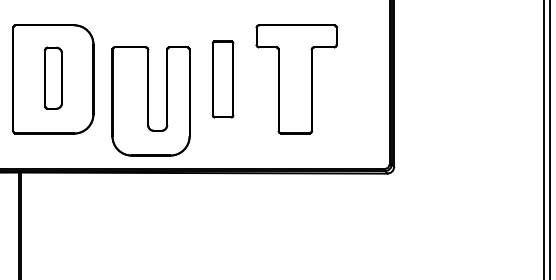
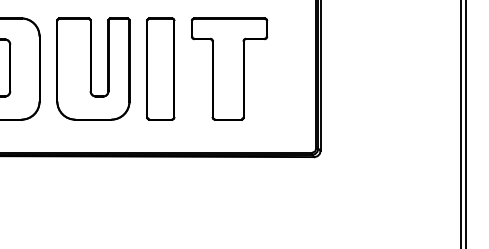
part: (222, 79) -> (160, 69), size x1.43
part: (150, 101) -> (92, 69), moved

